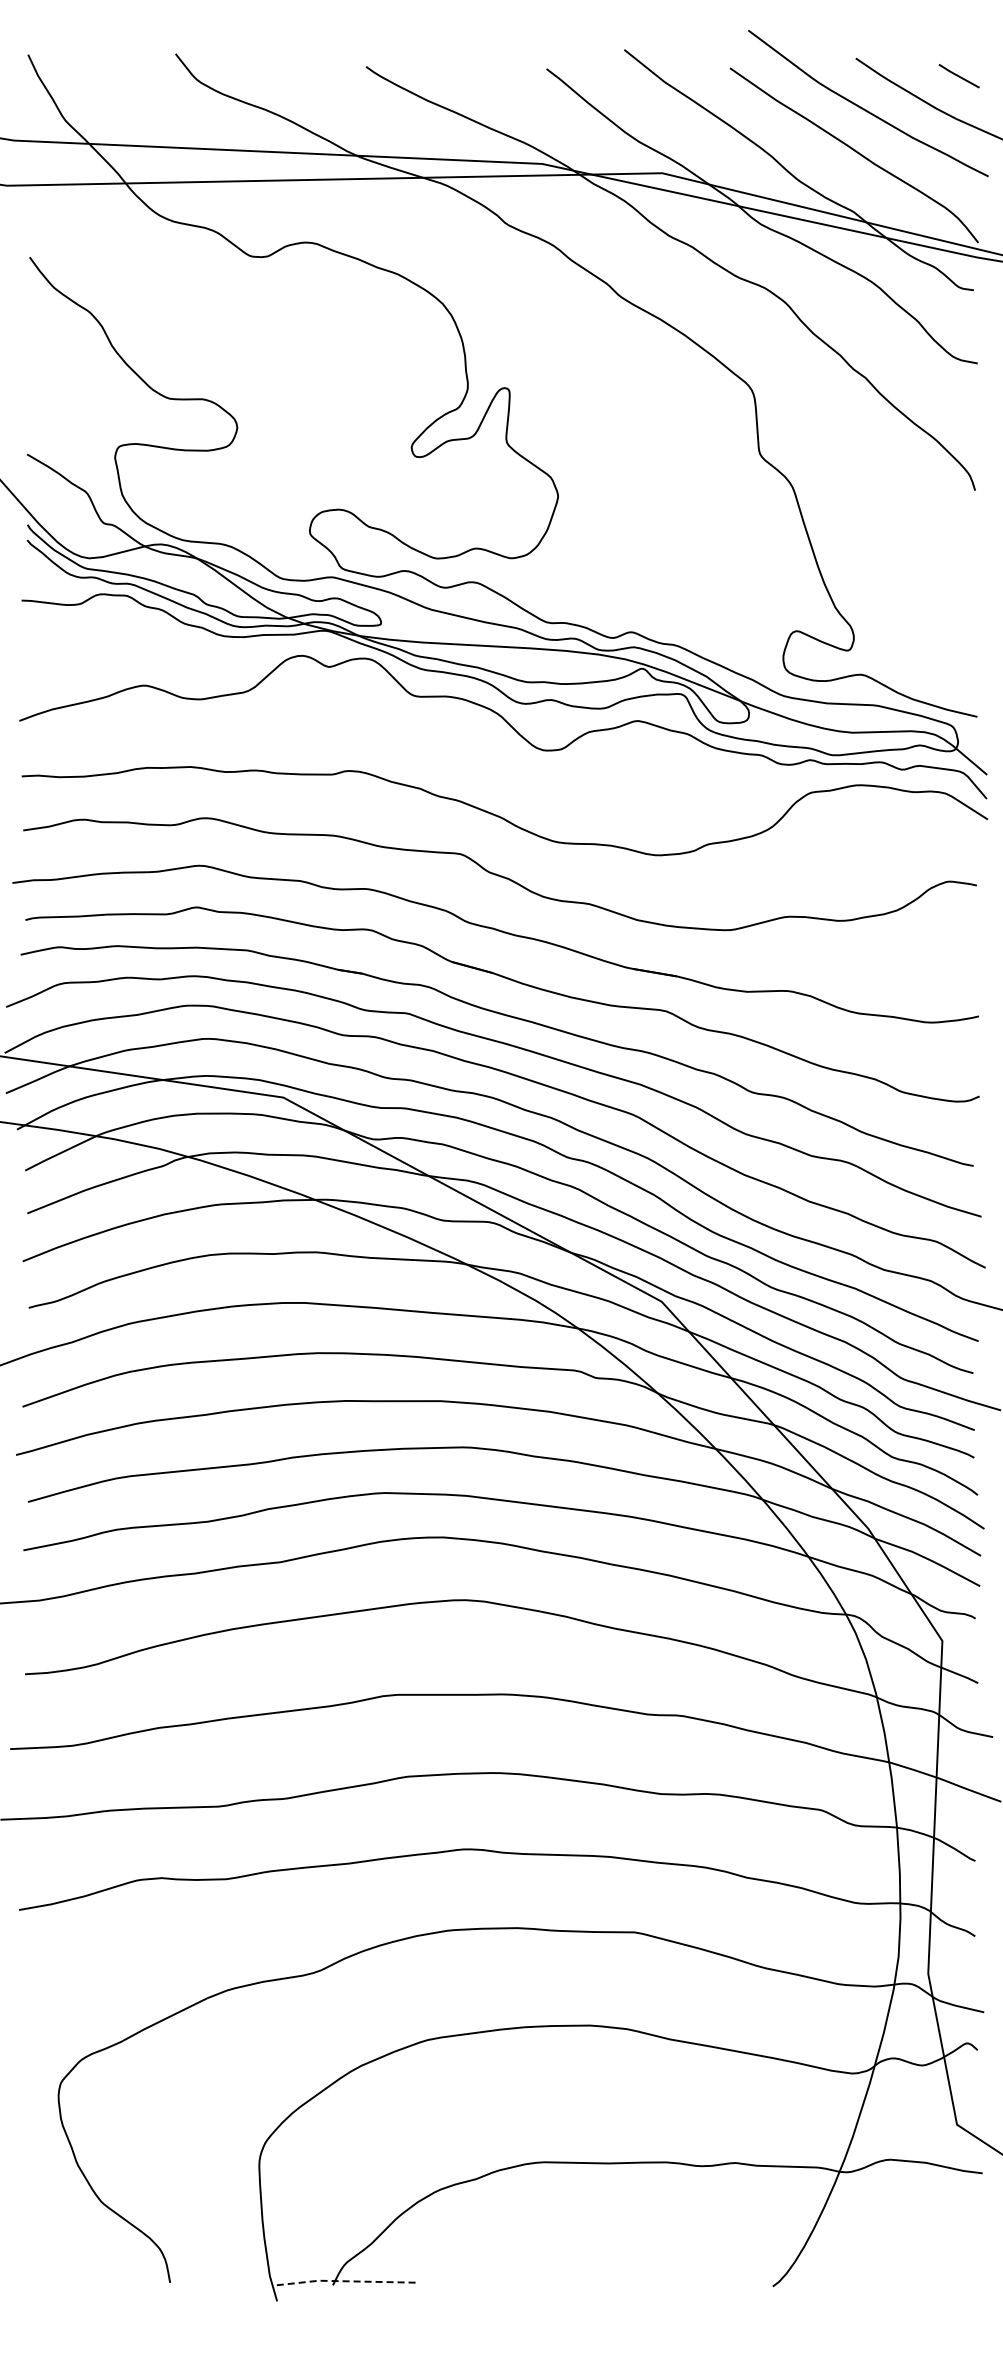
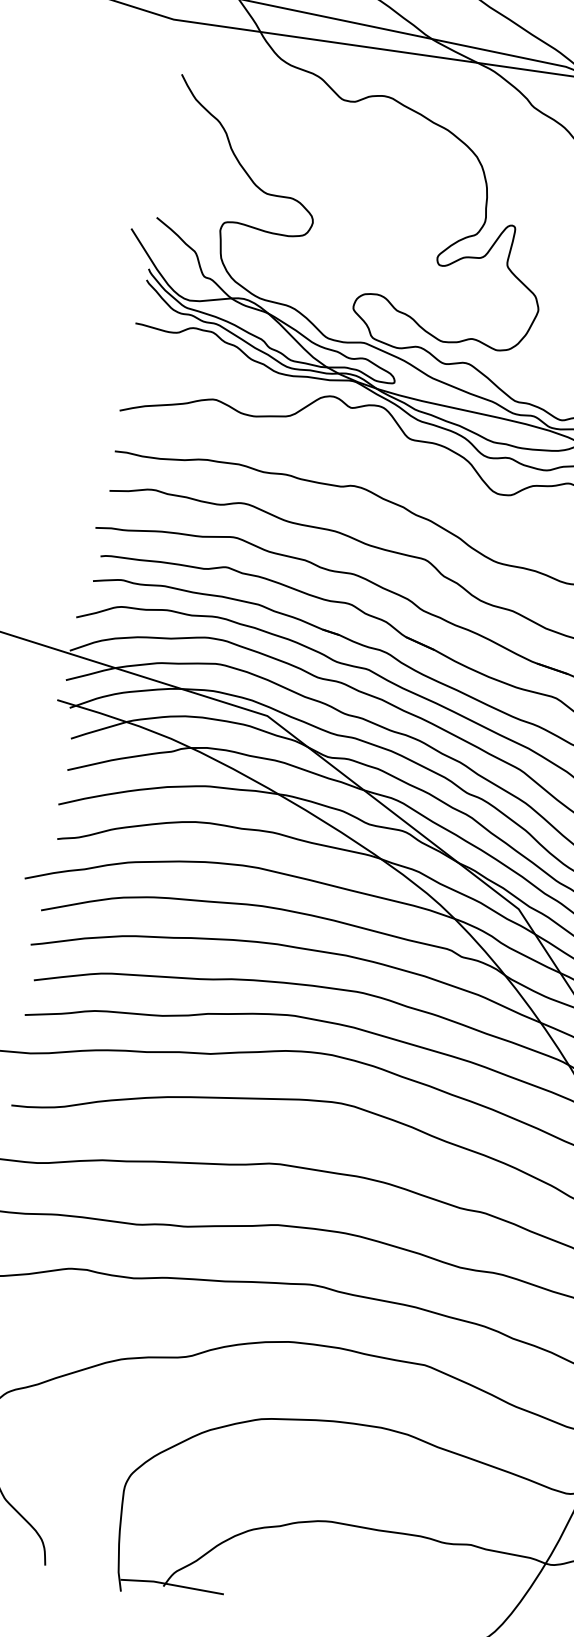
line: (343, 2281) -> (171, 1585), dashed -> solid

